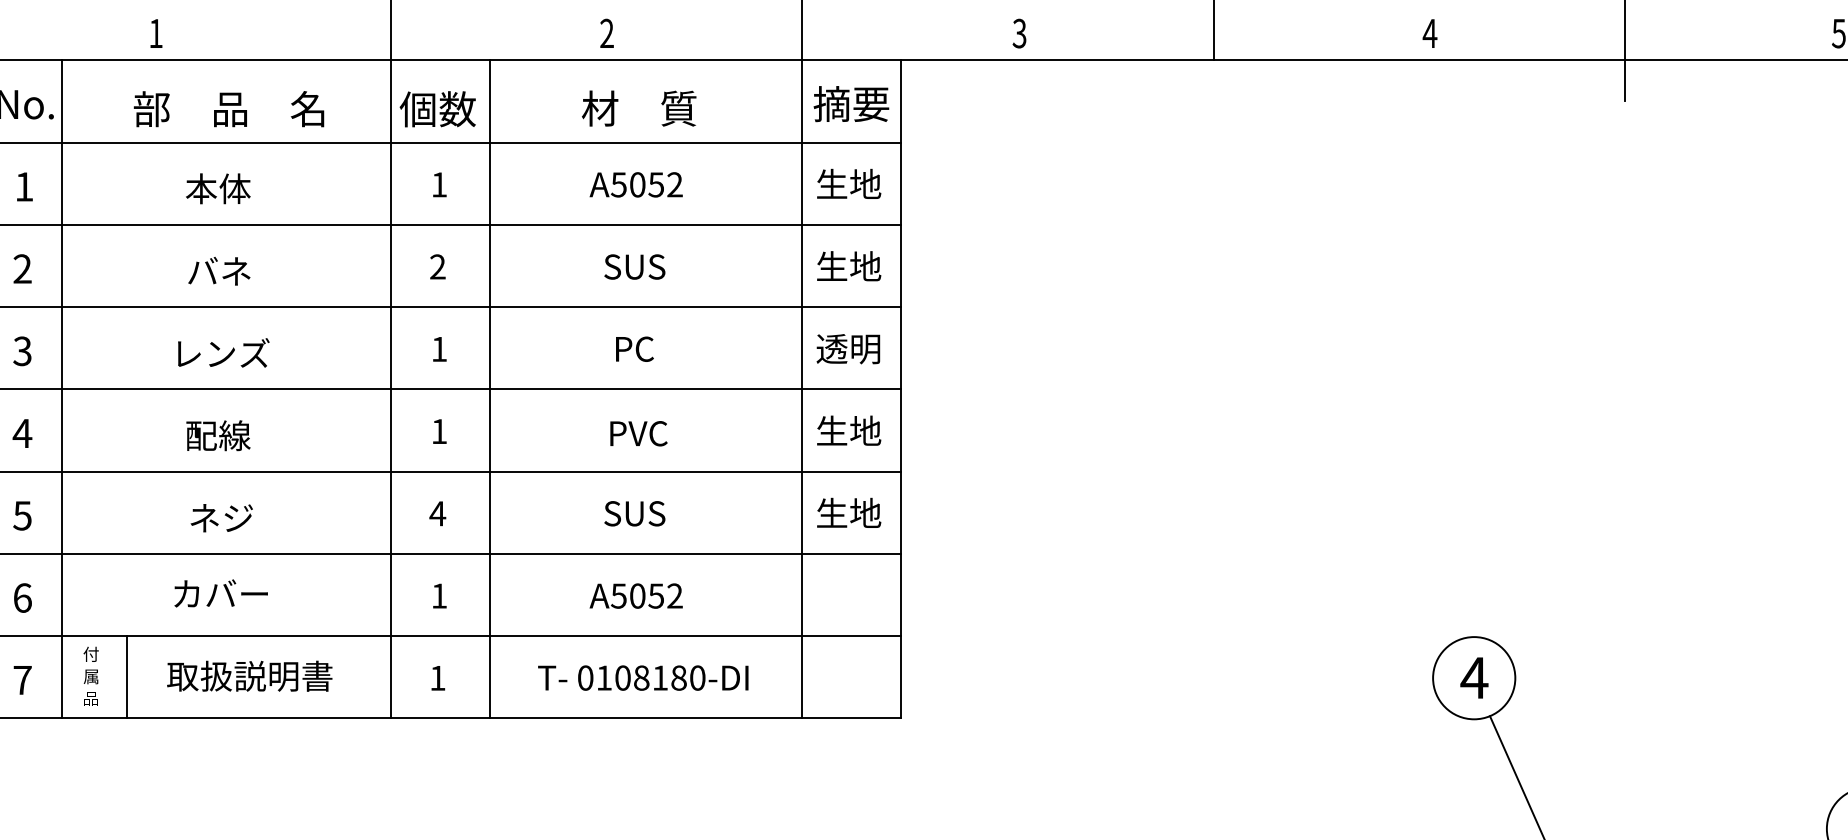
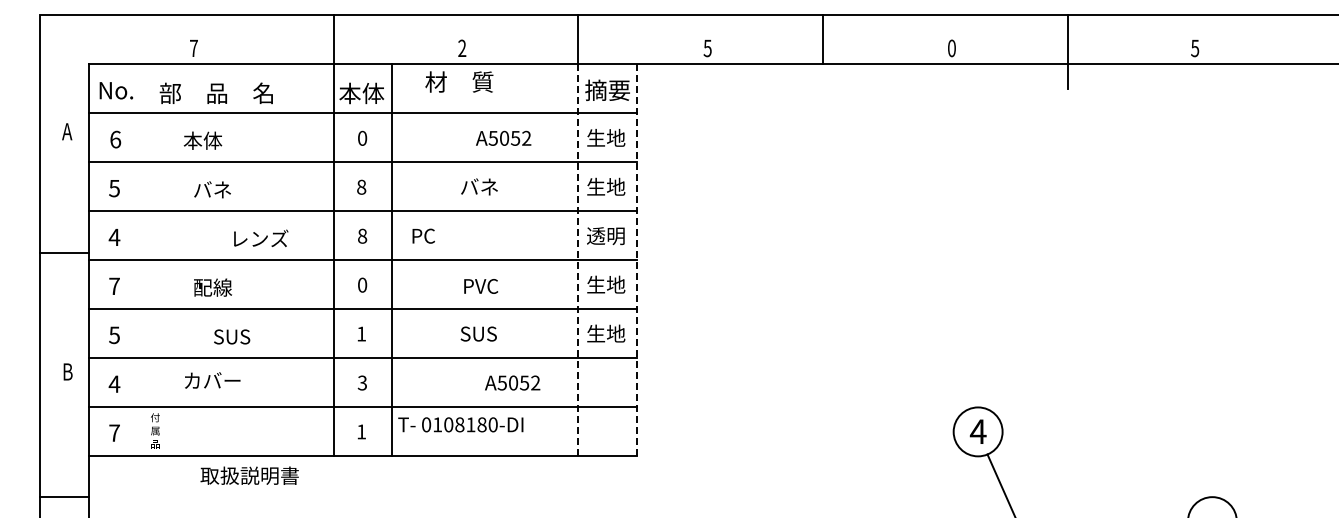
text: (155, 32) -> (193, 47), 1 -> 7
text: (1019, 32) -> (707, 47), 3 -> 5
text: (1429, 33) -> (951, 48), 4 -> 0
text: (639, 107) -> (459, 81), moved
text: (227, 109) -> (215, 93), moved
text: (437, 109) -> (361, 93), 個数 -> 本体
text: (439, 183) -> (362, 137), 1 -> 0
text: (636, 183) -> (503, 137), moved
text: (24, 186) -> (115, 139), 1 -> 6
text: (217, 188) -> (202, 140), moved
text: (437, 265) -> (361, 186), 2 -> 8
text: (634, 265) -> (478, 186), SUS -> バネ
text: (22, 269) -> (114, 188), 2 -> 5
text: (219, 270) -> (212, 189), moved
text: (439, 348) -> (362, 235), 1 -> 8
text: (634, 348) -> (423, 235), moved
text: (22, 351) -> (114, 237), 3 -> 4
text: (224, 351) -> (261, 237), moved
line: (62, 388) -> (138, 259), removed
line: (802, 390) -> (578, 260), solid -> dashed
line: (901, 390) -> (637, 260), solid -> dashed
text: (439, 430) -> (362, 284), 1 -> 0
text: (22, 432) -> (114, 285), 4 -> 7
text: (217, 435) -> (212, 287), moved
text: (437, 512) -> (361, 333), 4 -> 1
text: (220, 517) -> (232, 336), ネジ -> SUS
text: (220, 593) -> (212, 380), moved
text: (437, 595) -> (361, 382), 1 -> 3
text: (636, 595) -> (512, 382), moved
text: (22, 596) -> (114, 383), 6 -> 4
line: (126, 675) -> (176, 430), removed
text: (249, 675) -> (249, 475), moved
text: (642, 677) -> (460, 424), moved

